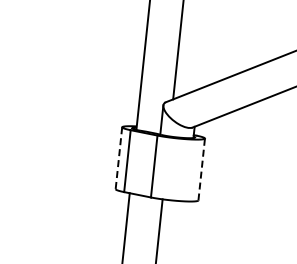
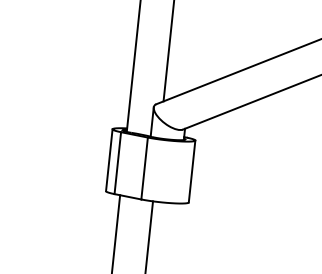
line: (119, 158) -> (109, 160), dashed -> solid
line: (202, 169) -> (192, 171), dashed -> solid

